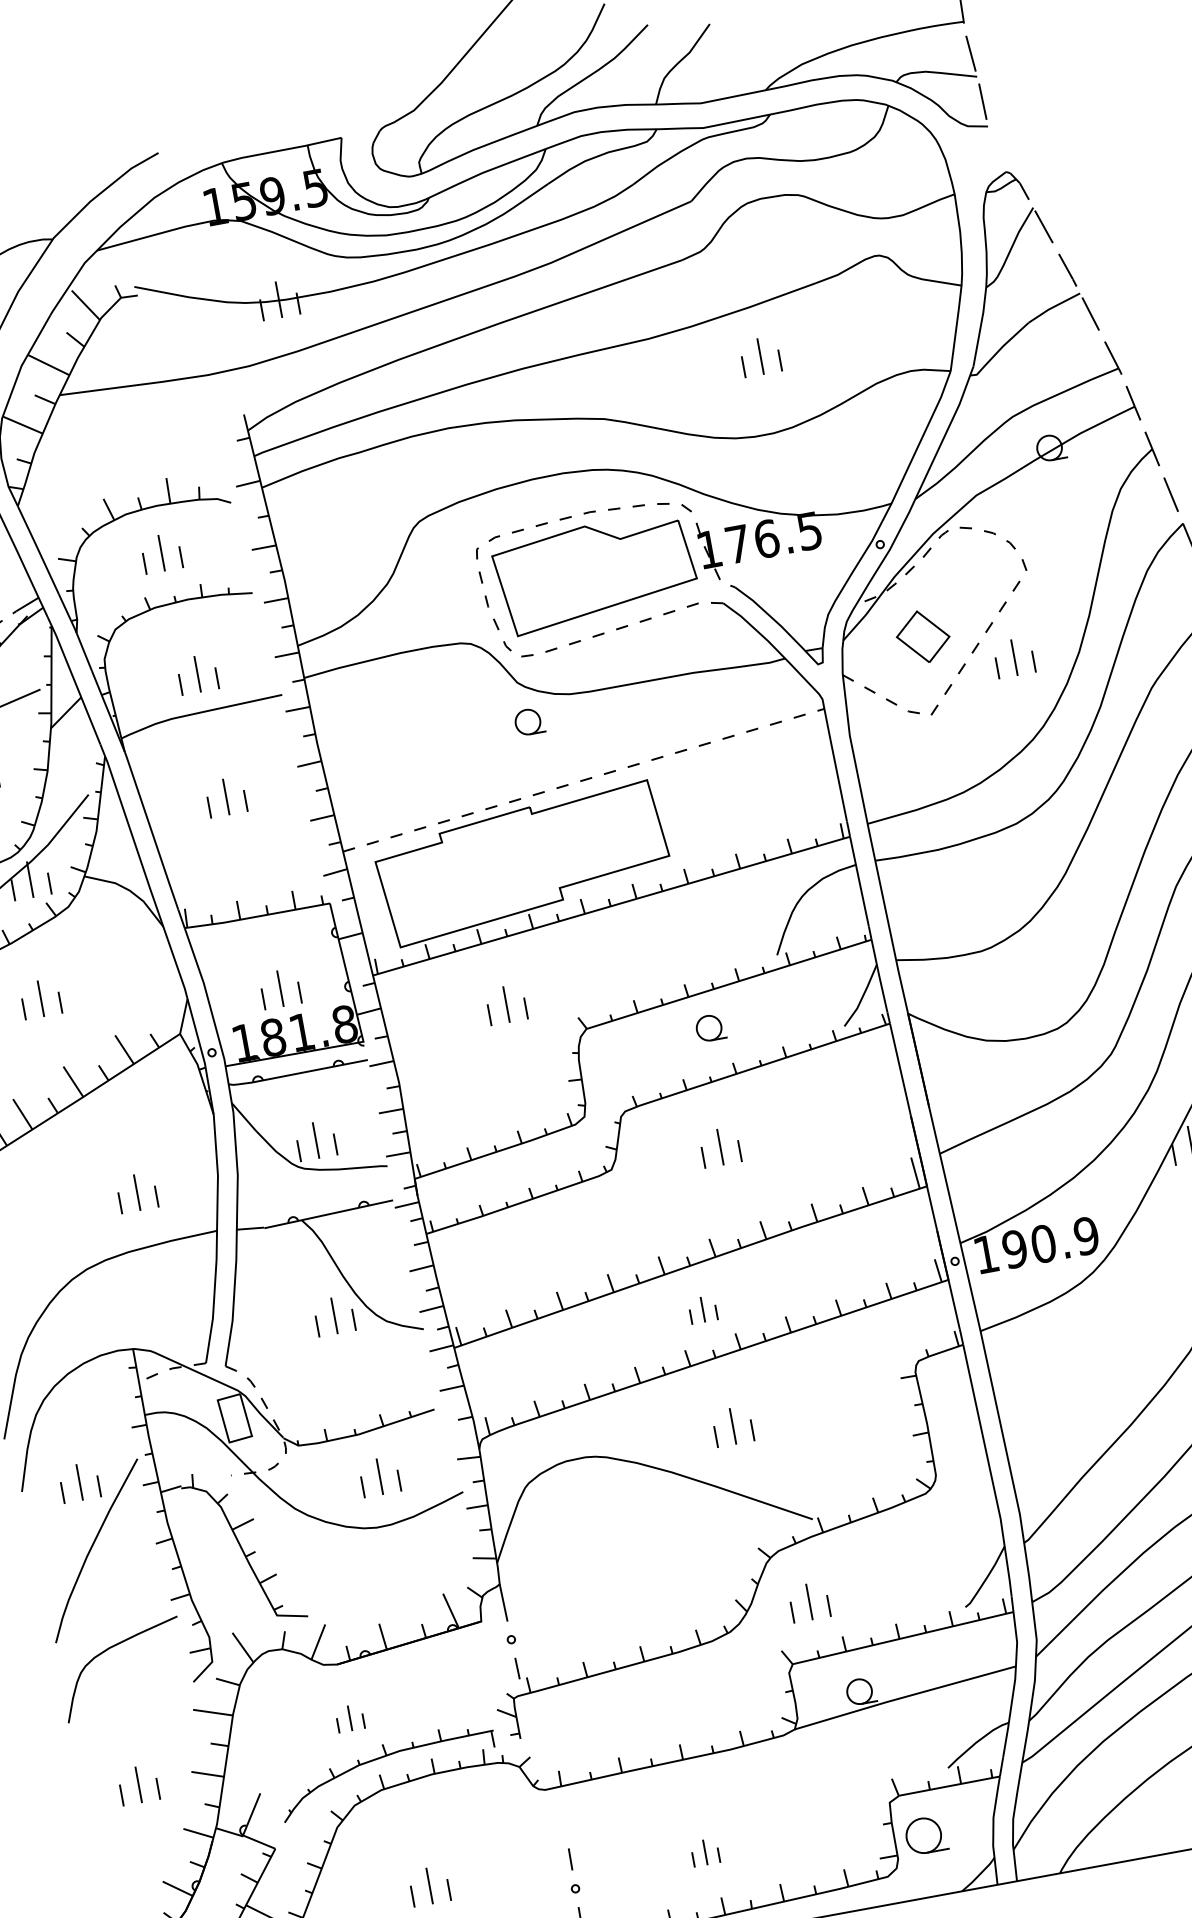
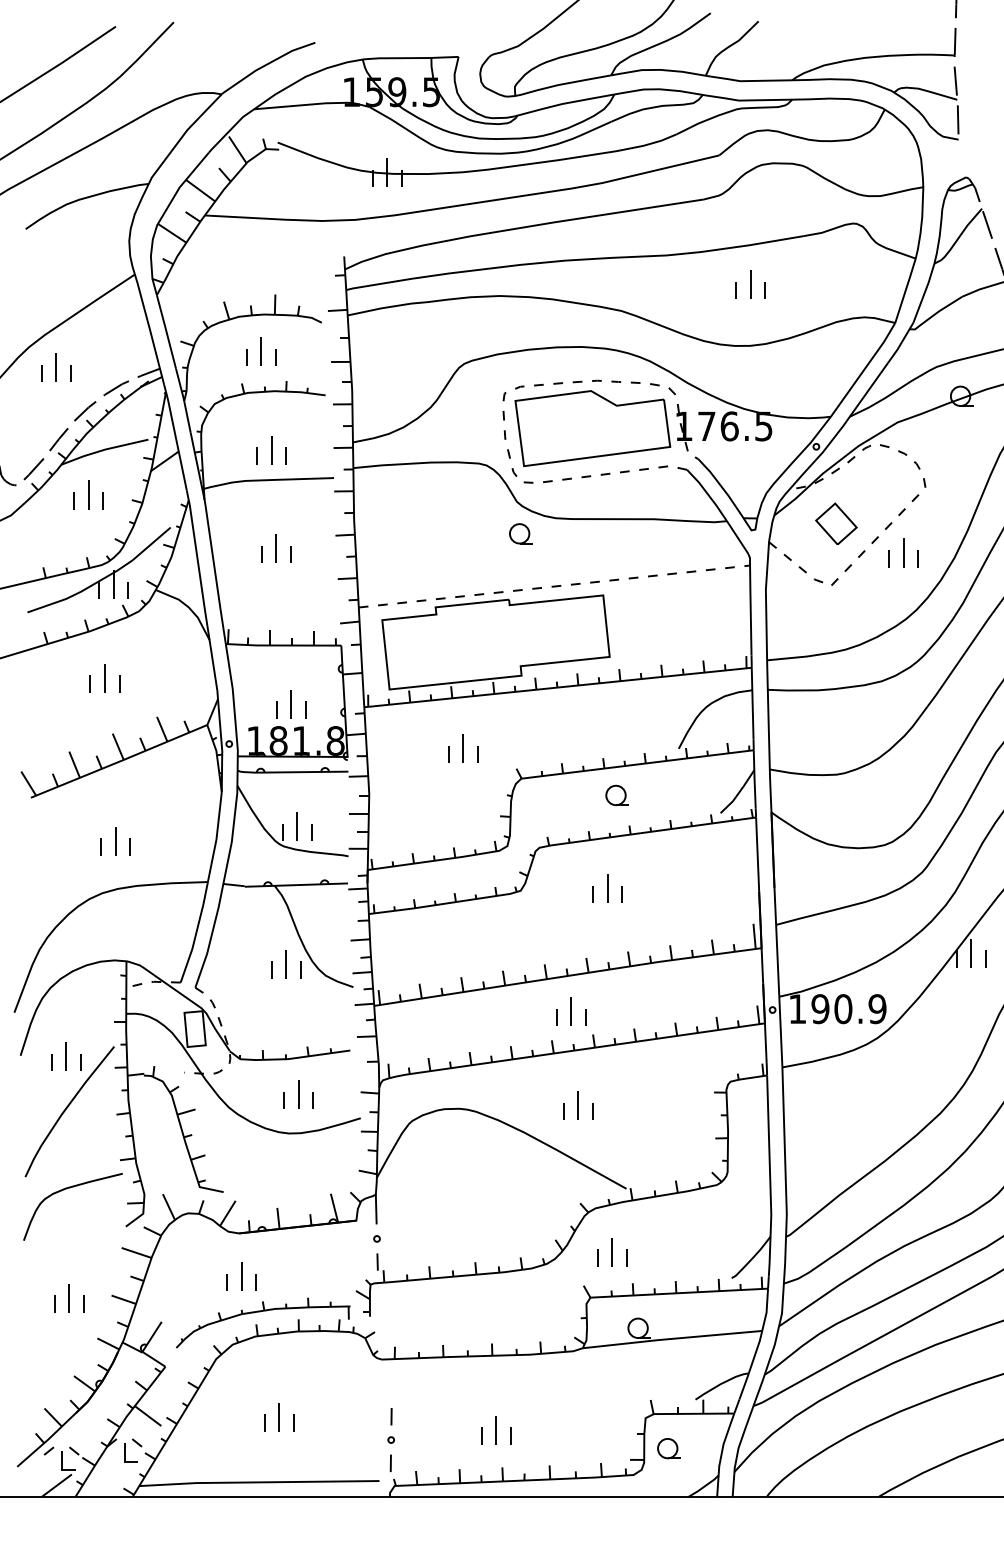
part: (136, 1192) -> (115, 841), moved
part: (703, 1309) -> (571, 1011), size x1.43
part: (350, 1718) -> (241, 1276), size x1.43
part: (925, 1835) -> (668, 1448), size x0.71
part: (705, 1852) -> (496, 1430), size x1.43

